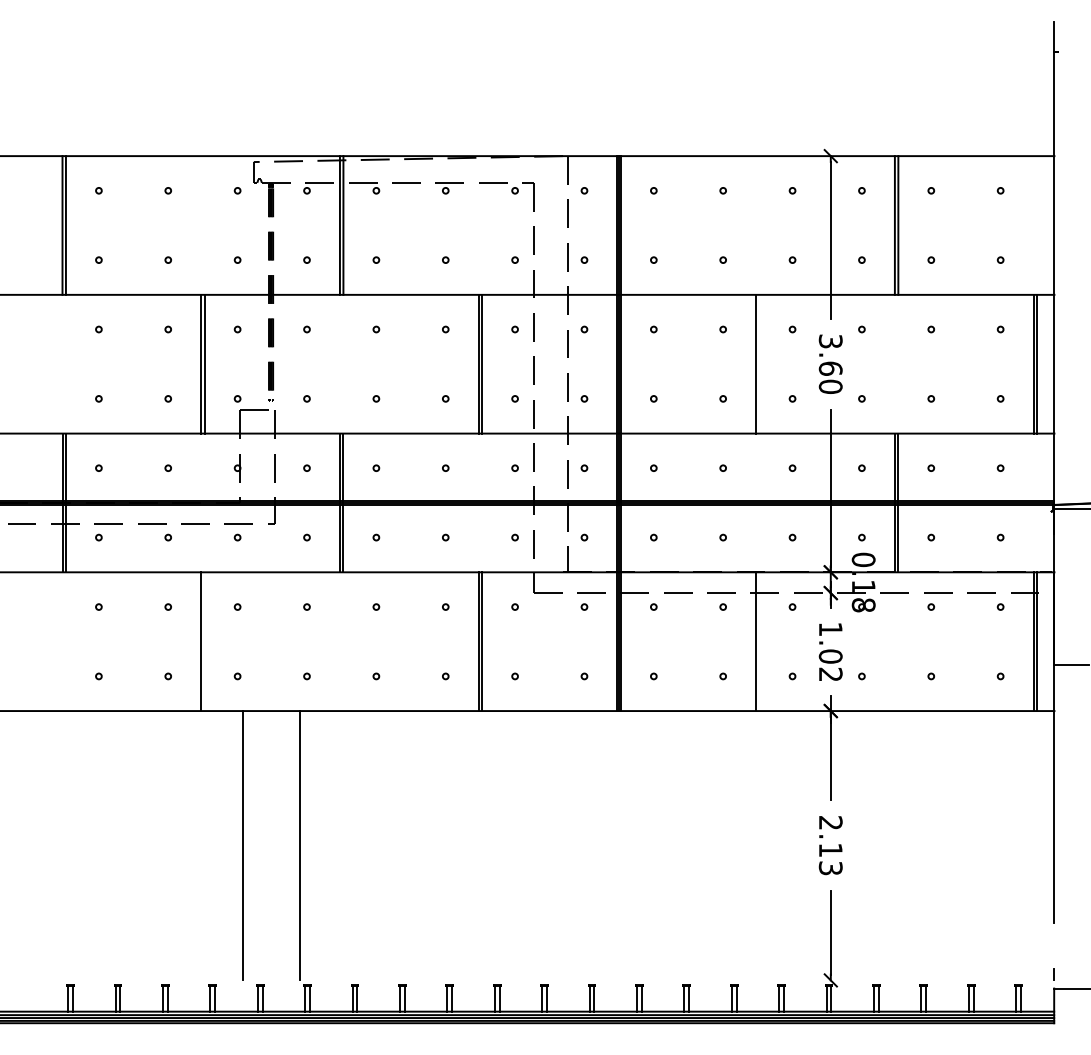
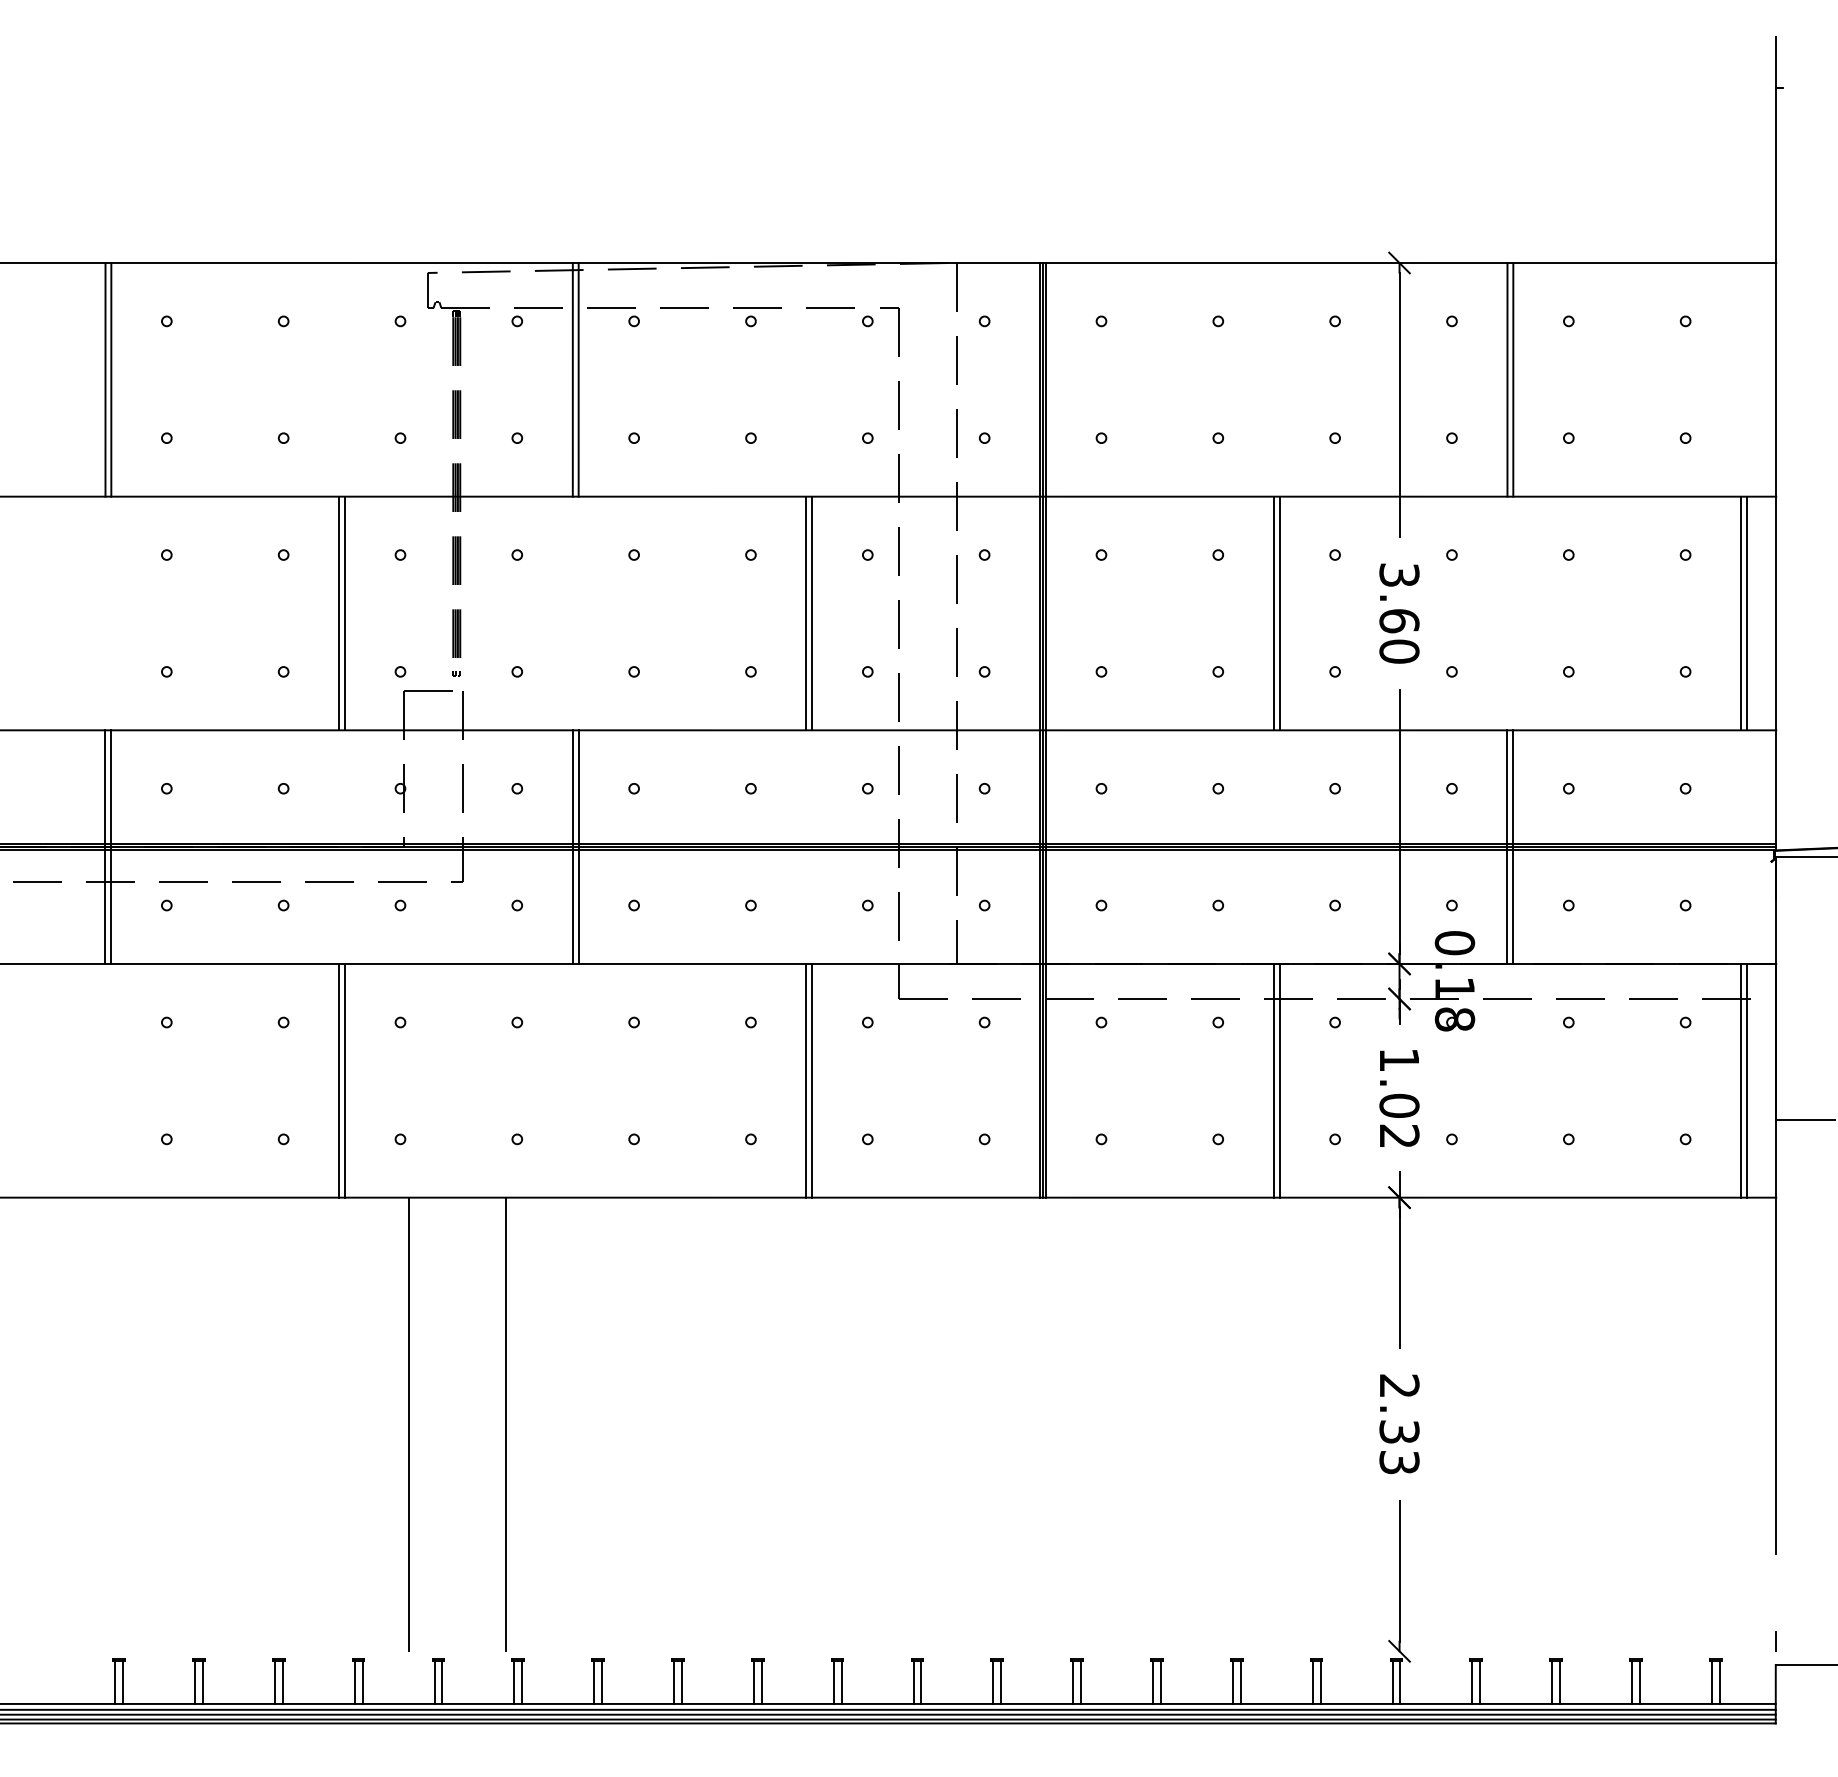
line: (759, 363) -> (1279, 612), added
line: (204, 641) -> (344, 1080), added
line: (759, 641) -> (1279, 1080), added
text: (830, 849) -> (1399, 1430), 2.13 -> 2.33

